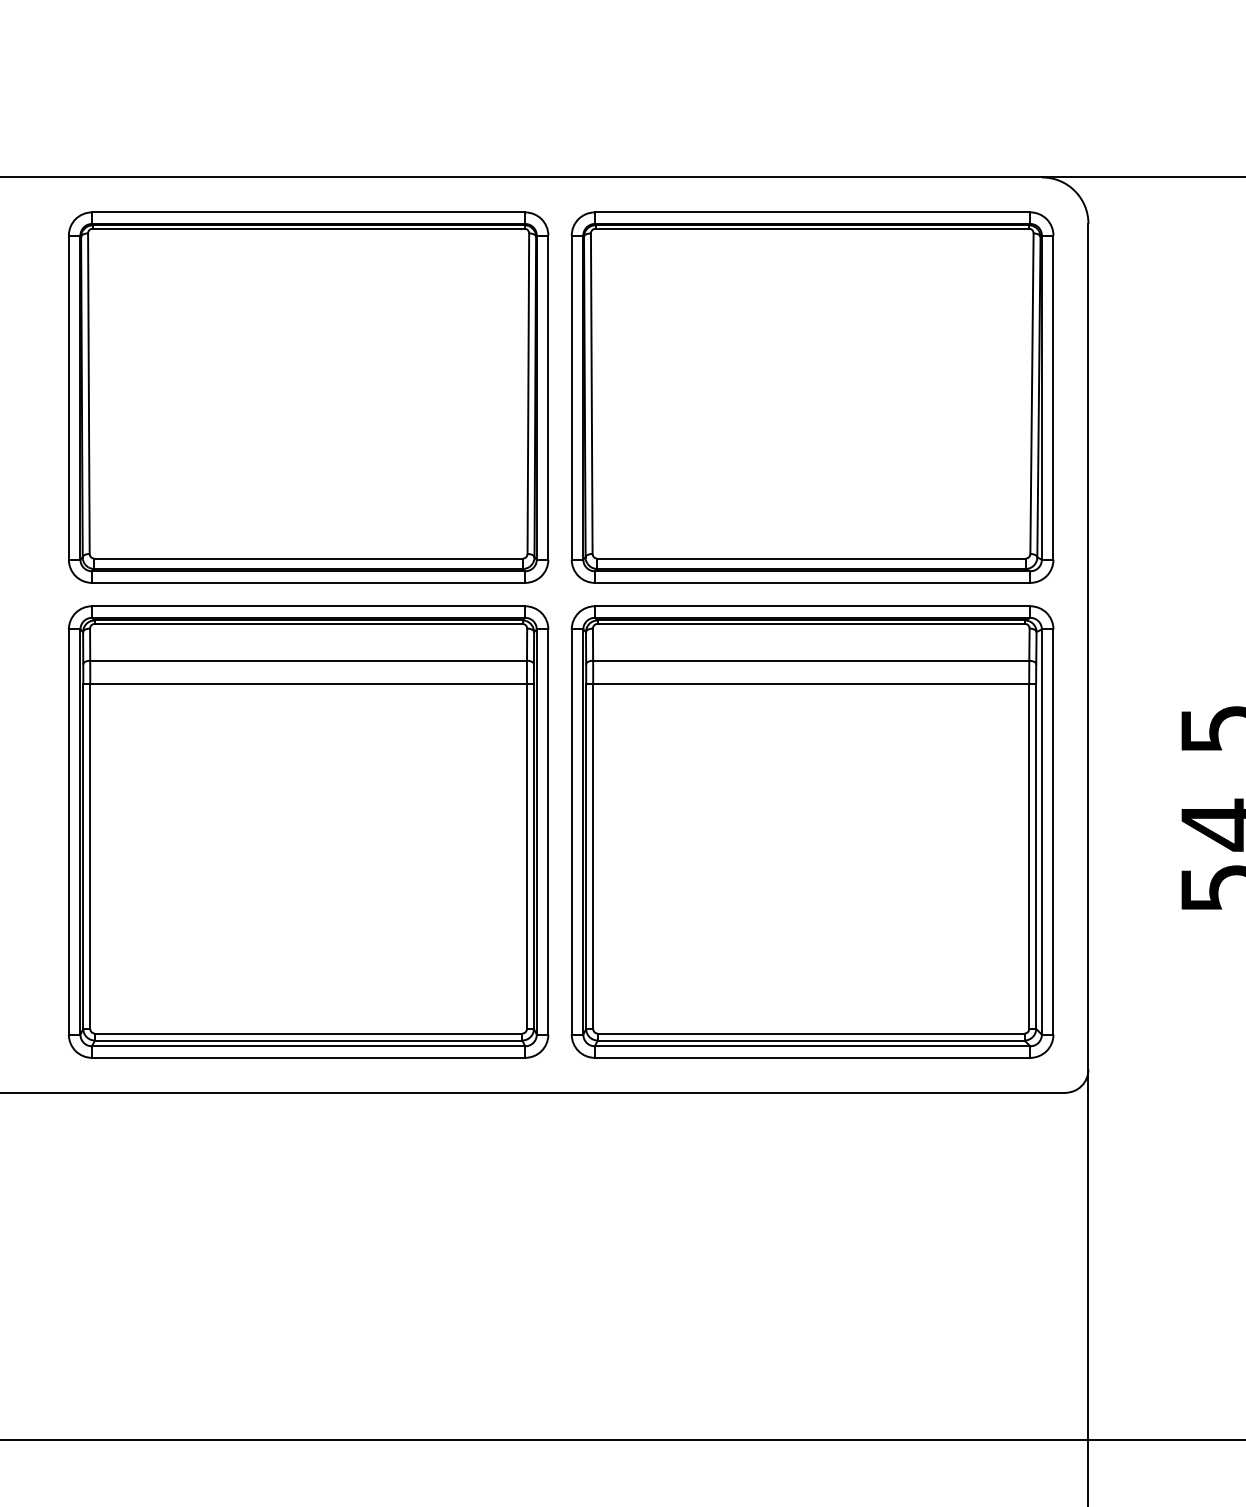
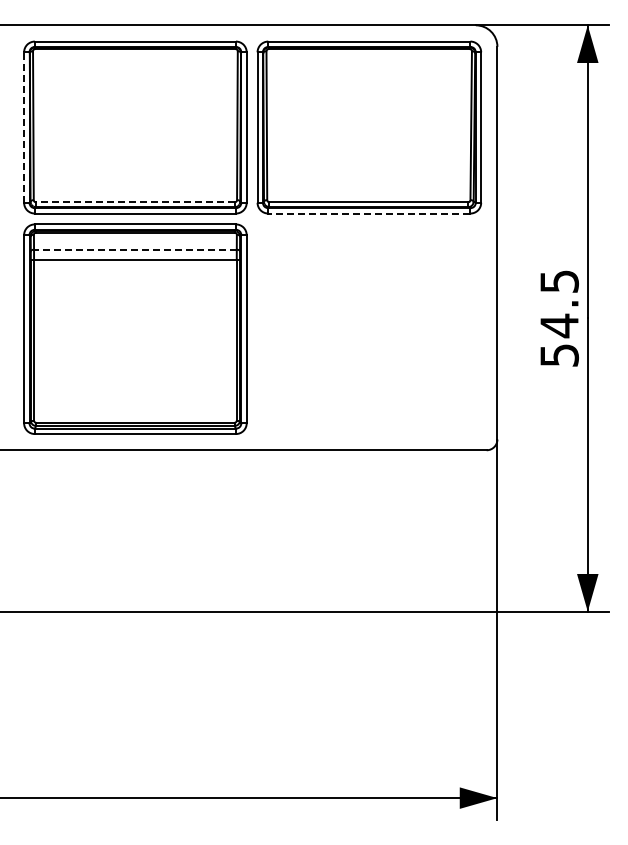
line: (69, 397) -> (24, 127), solid -> dashed
line: (306, 559) -> (134, 202), solid -> dashed
line: (810, 582) -> (368, 213), solid -> dashed
line: (306, 660) -> (134, 249), solid -> dashed
part: (812, 830) -> (369, 328), removed

